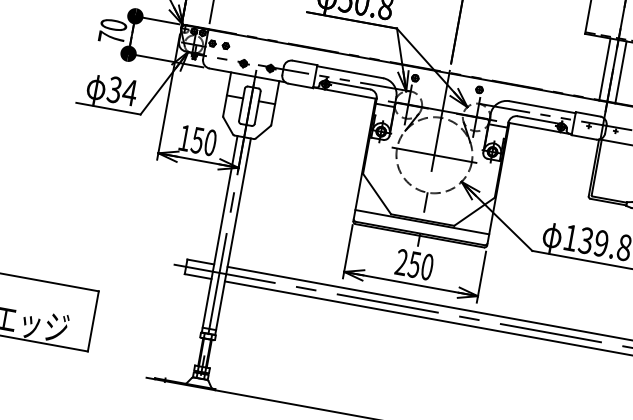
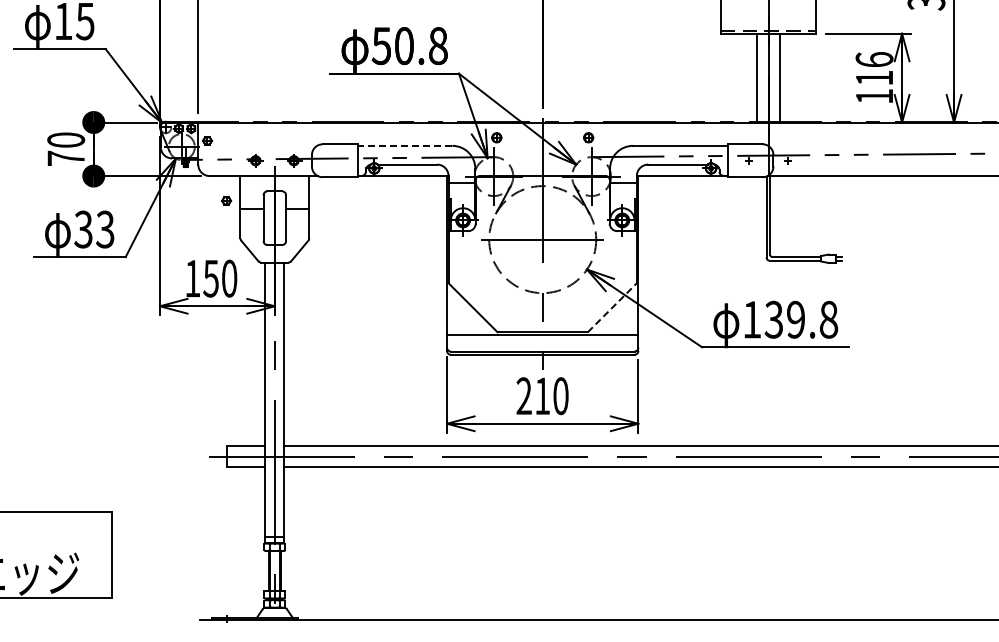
part: (225, 45) -> (226, 200), moved
line: (349, 71) -> (404, 145), solid -> dashed
text: (129, 92) -> (105, 229), 34 -> 33
line: (474, 211) -> (612, 307), solid -> dashed
text: (414, 264) -> (542, 396), 250 -> 210

